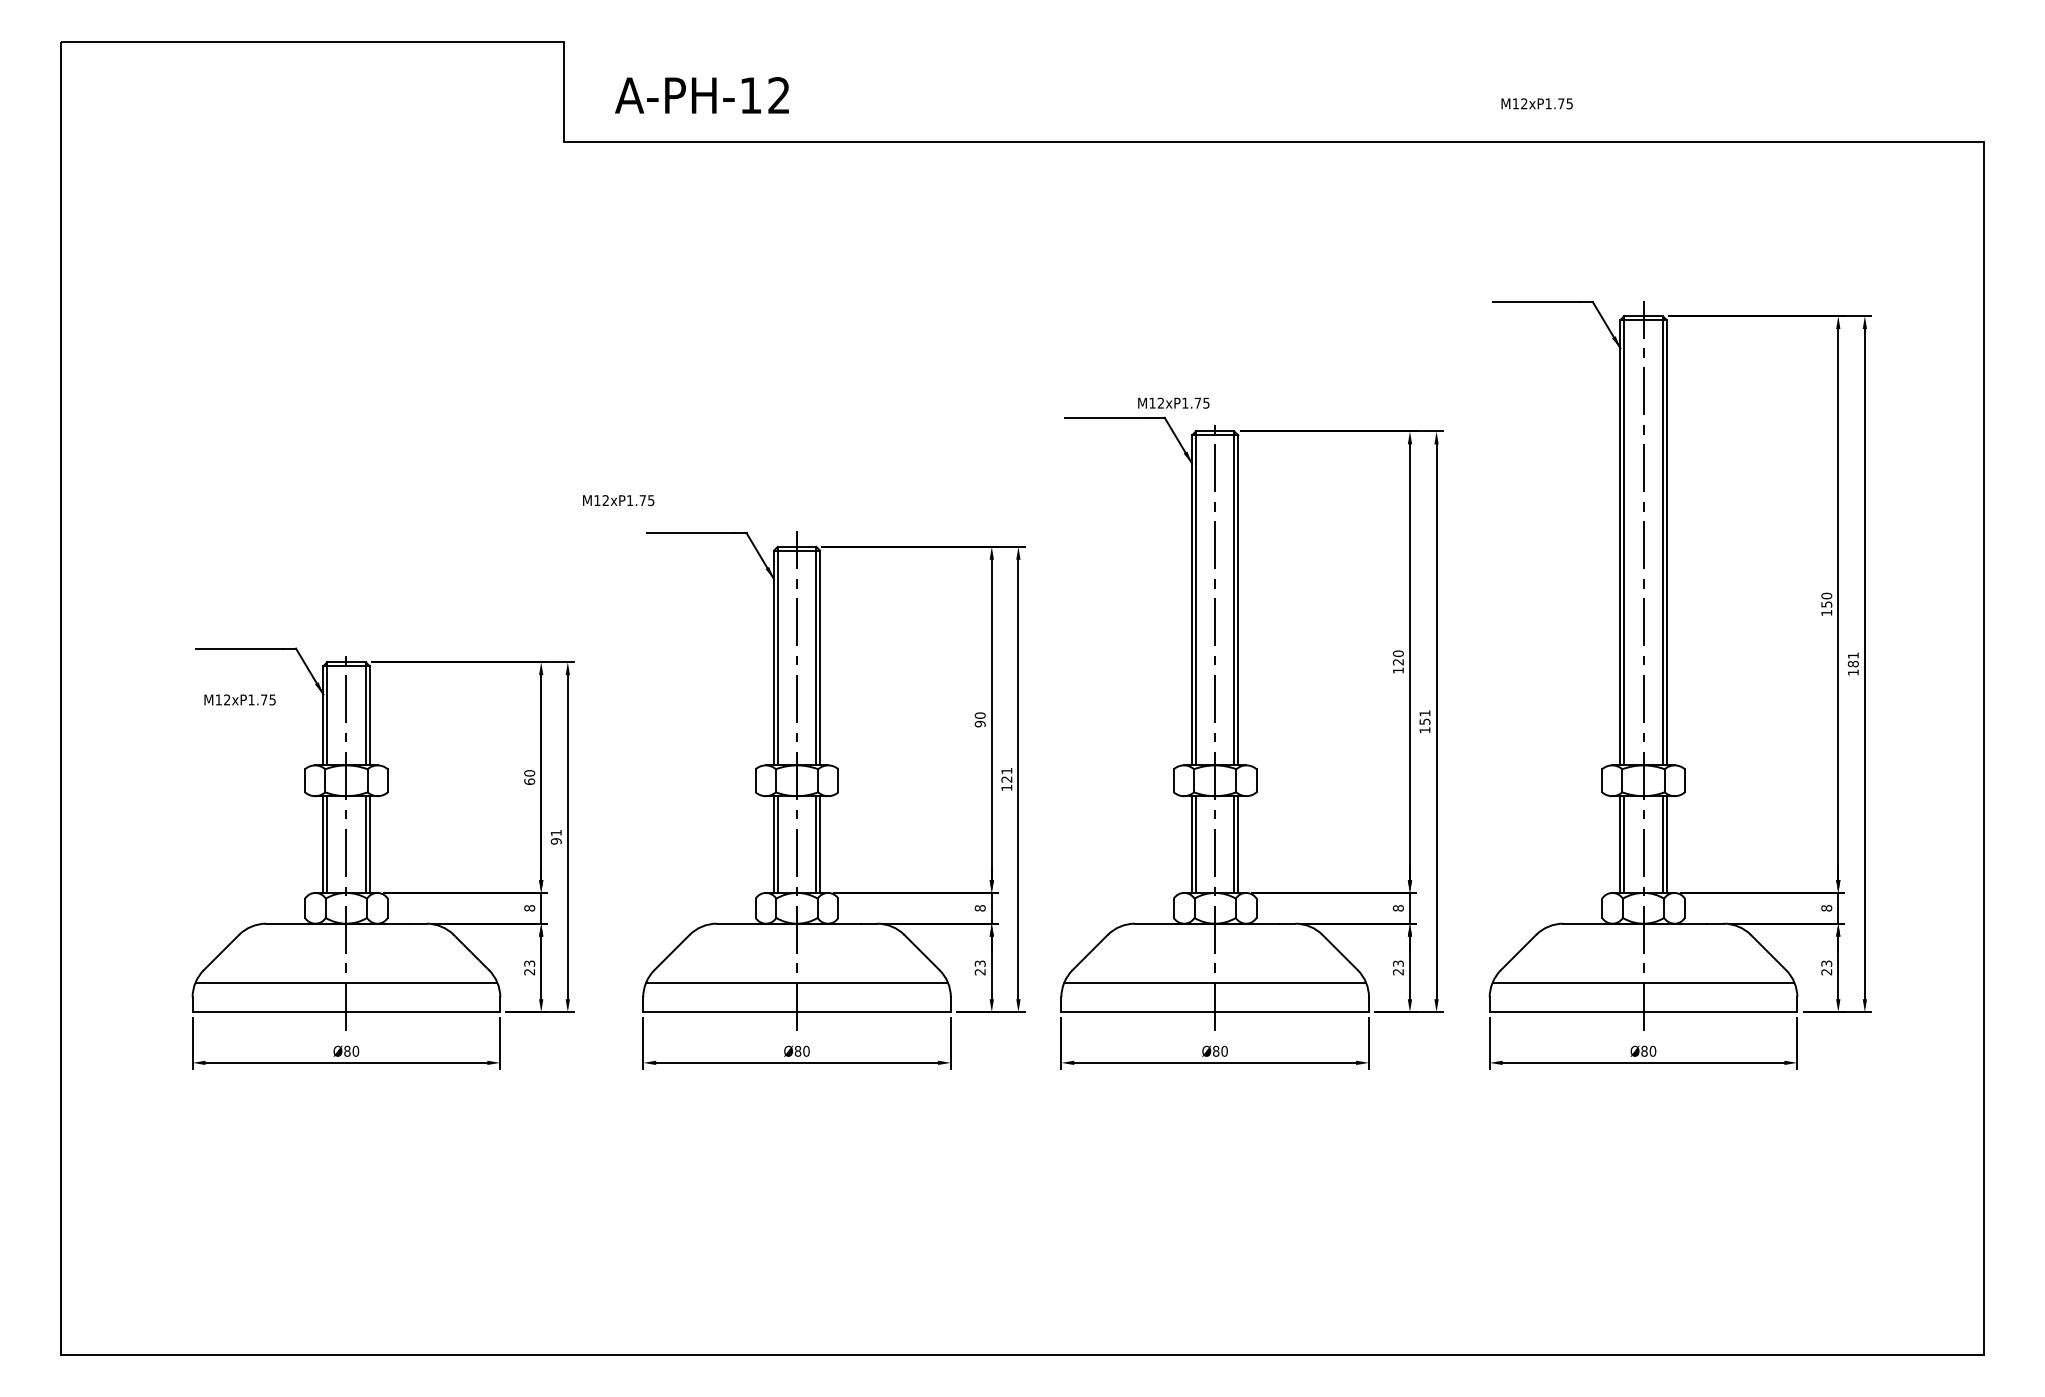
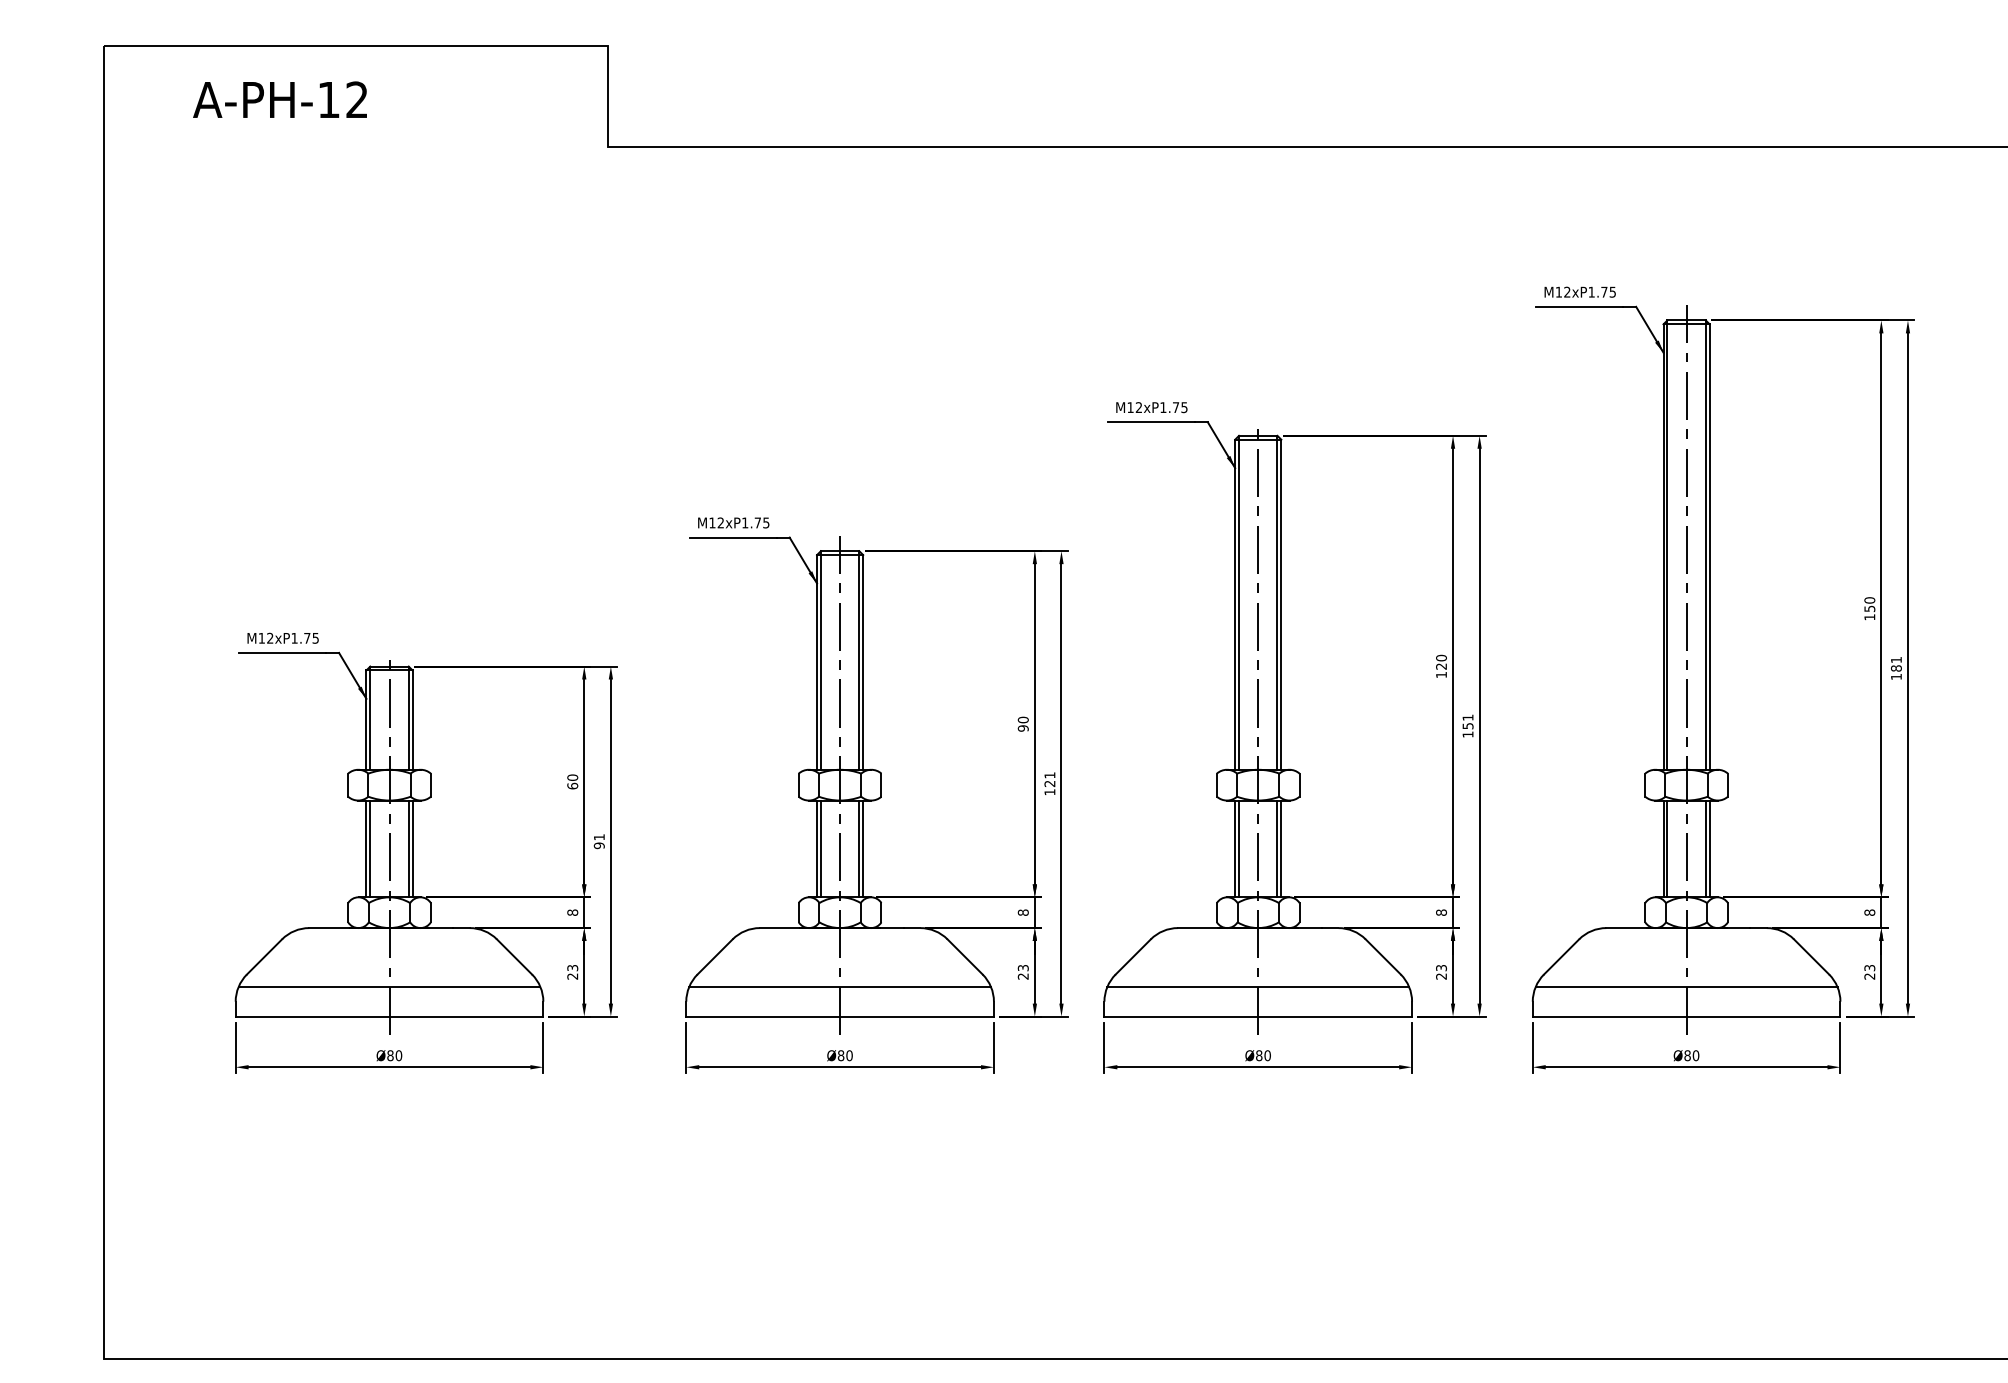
text: (701, 95) -> (279, 99), moved
text: (1536, 103) -> (1579, 291), moved
text: (1173, 402) -> (1151, 406), moved
text: (618, 500) -> (733, 522), moved
text: (239, 699) -> (282, 637), moved

